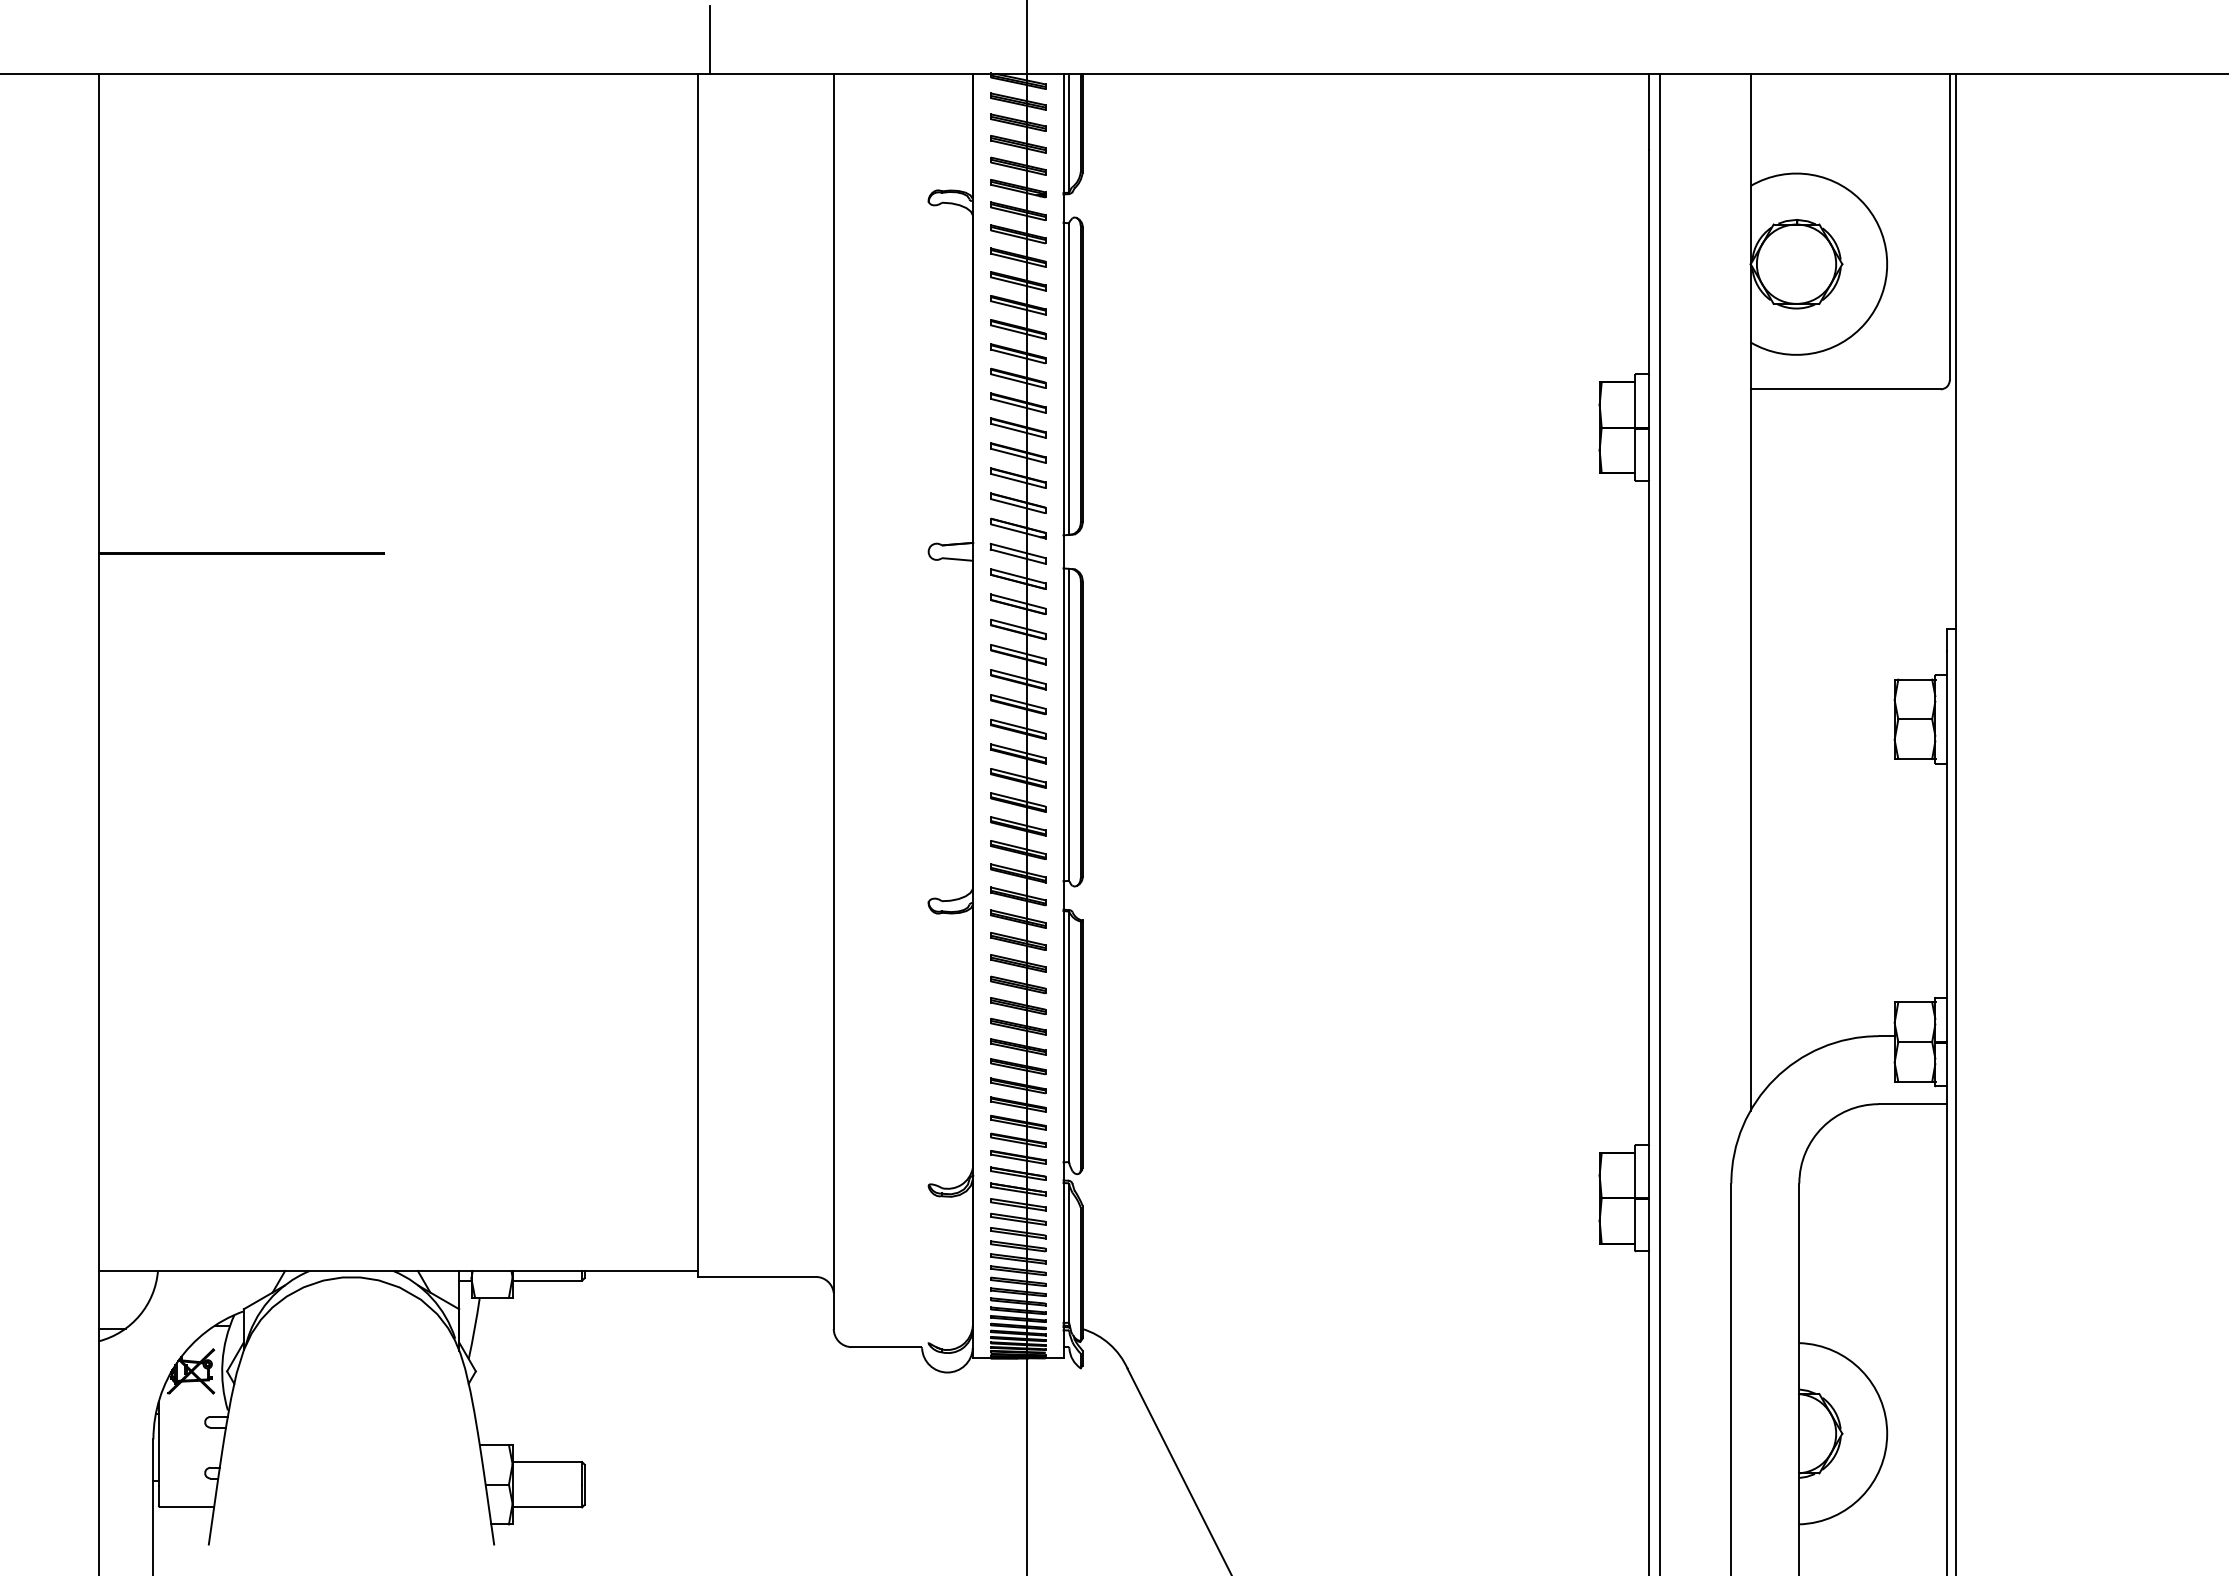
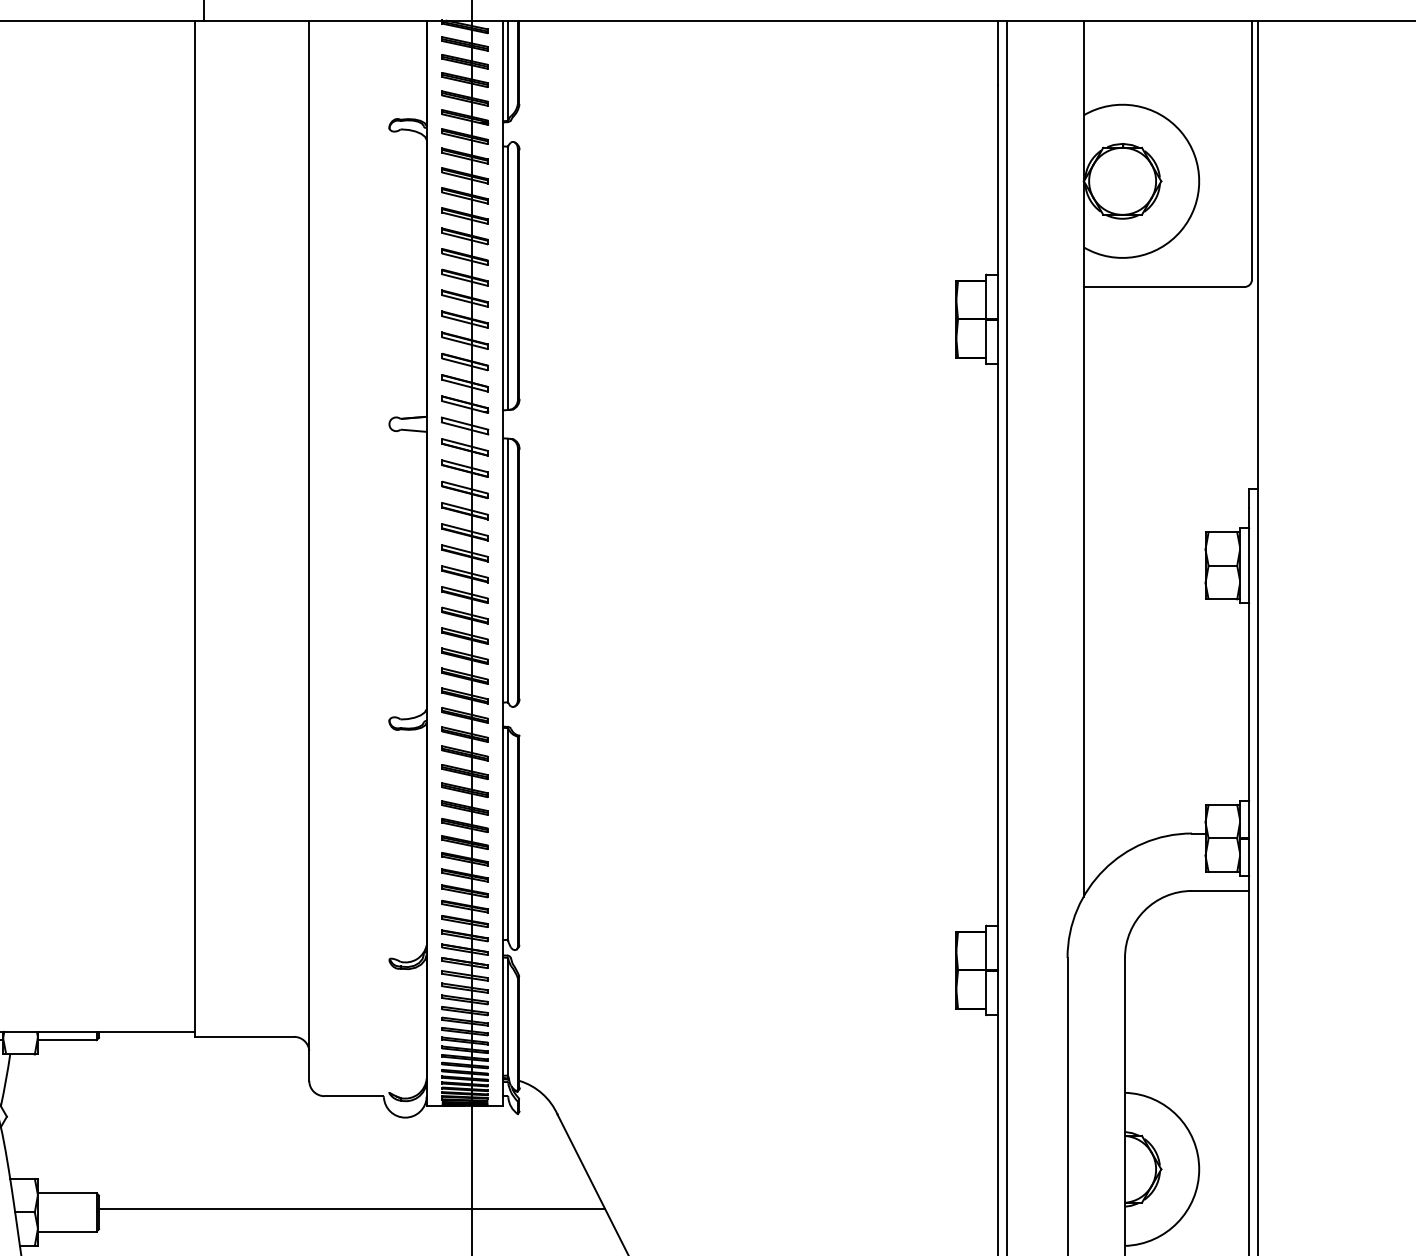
line: (884, 1480) -> (352, 1208), added

